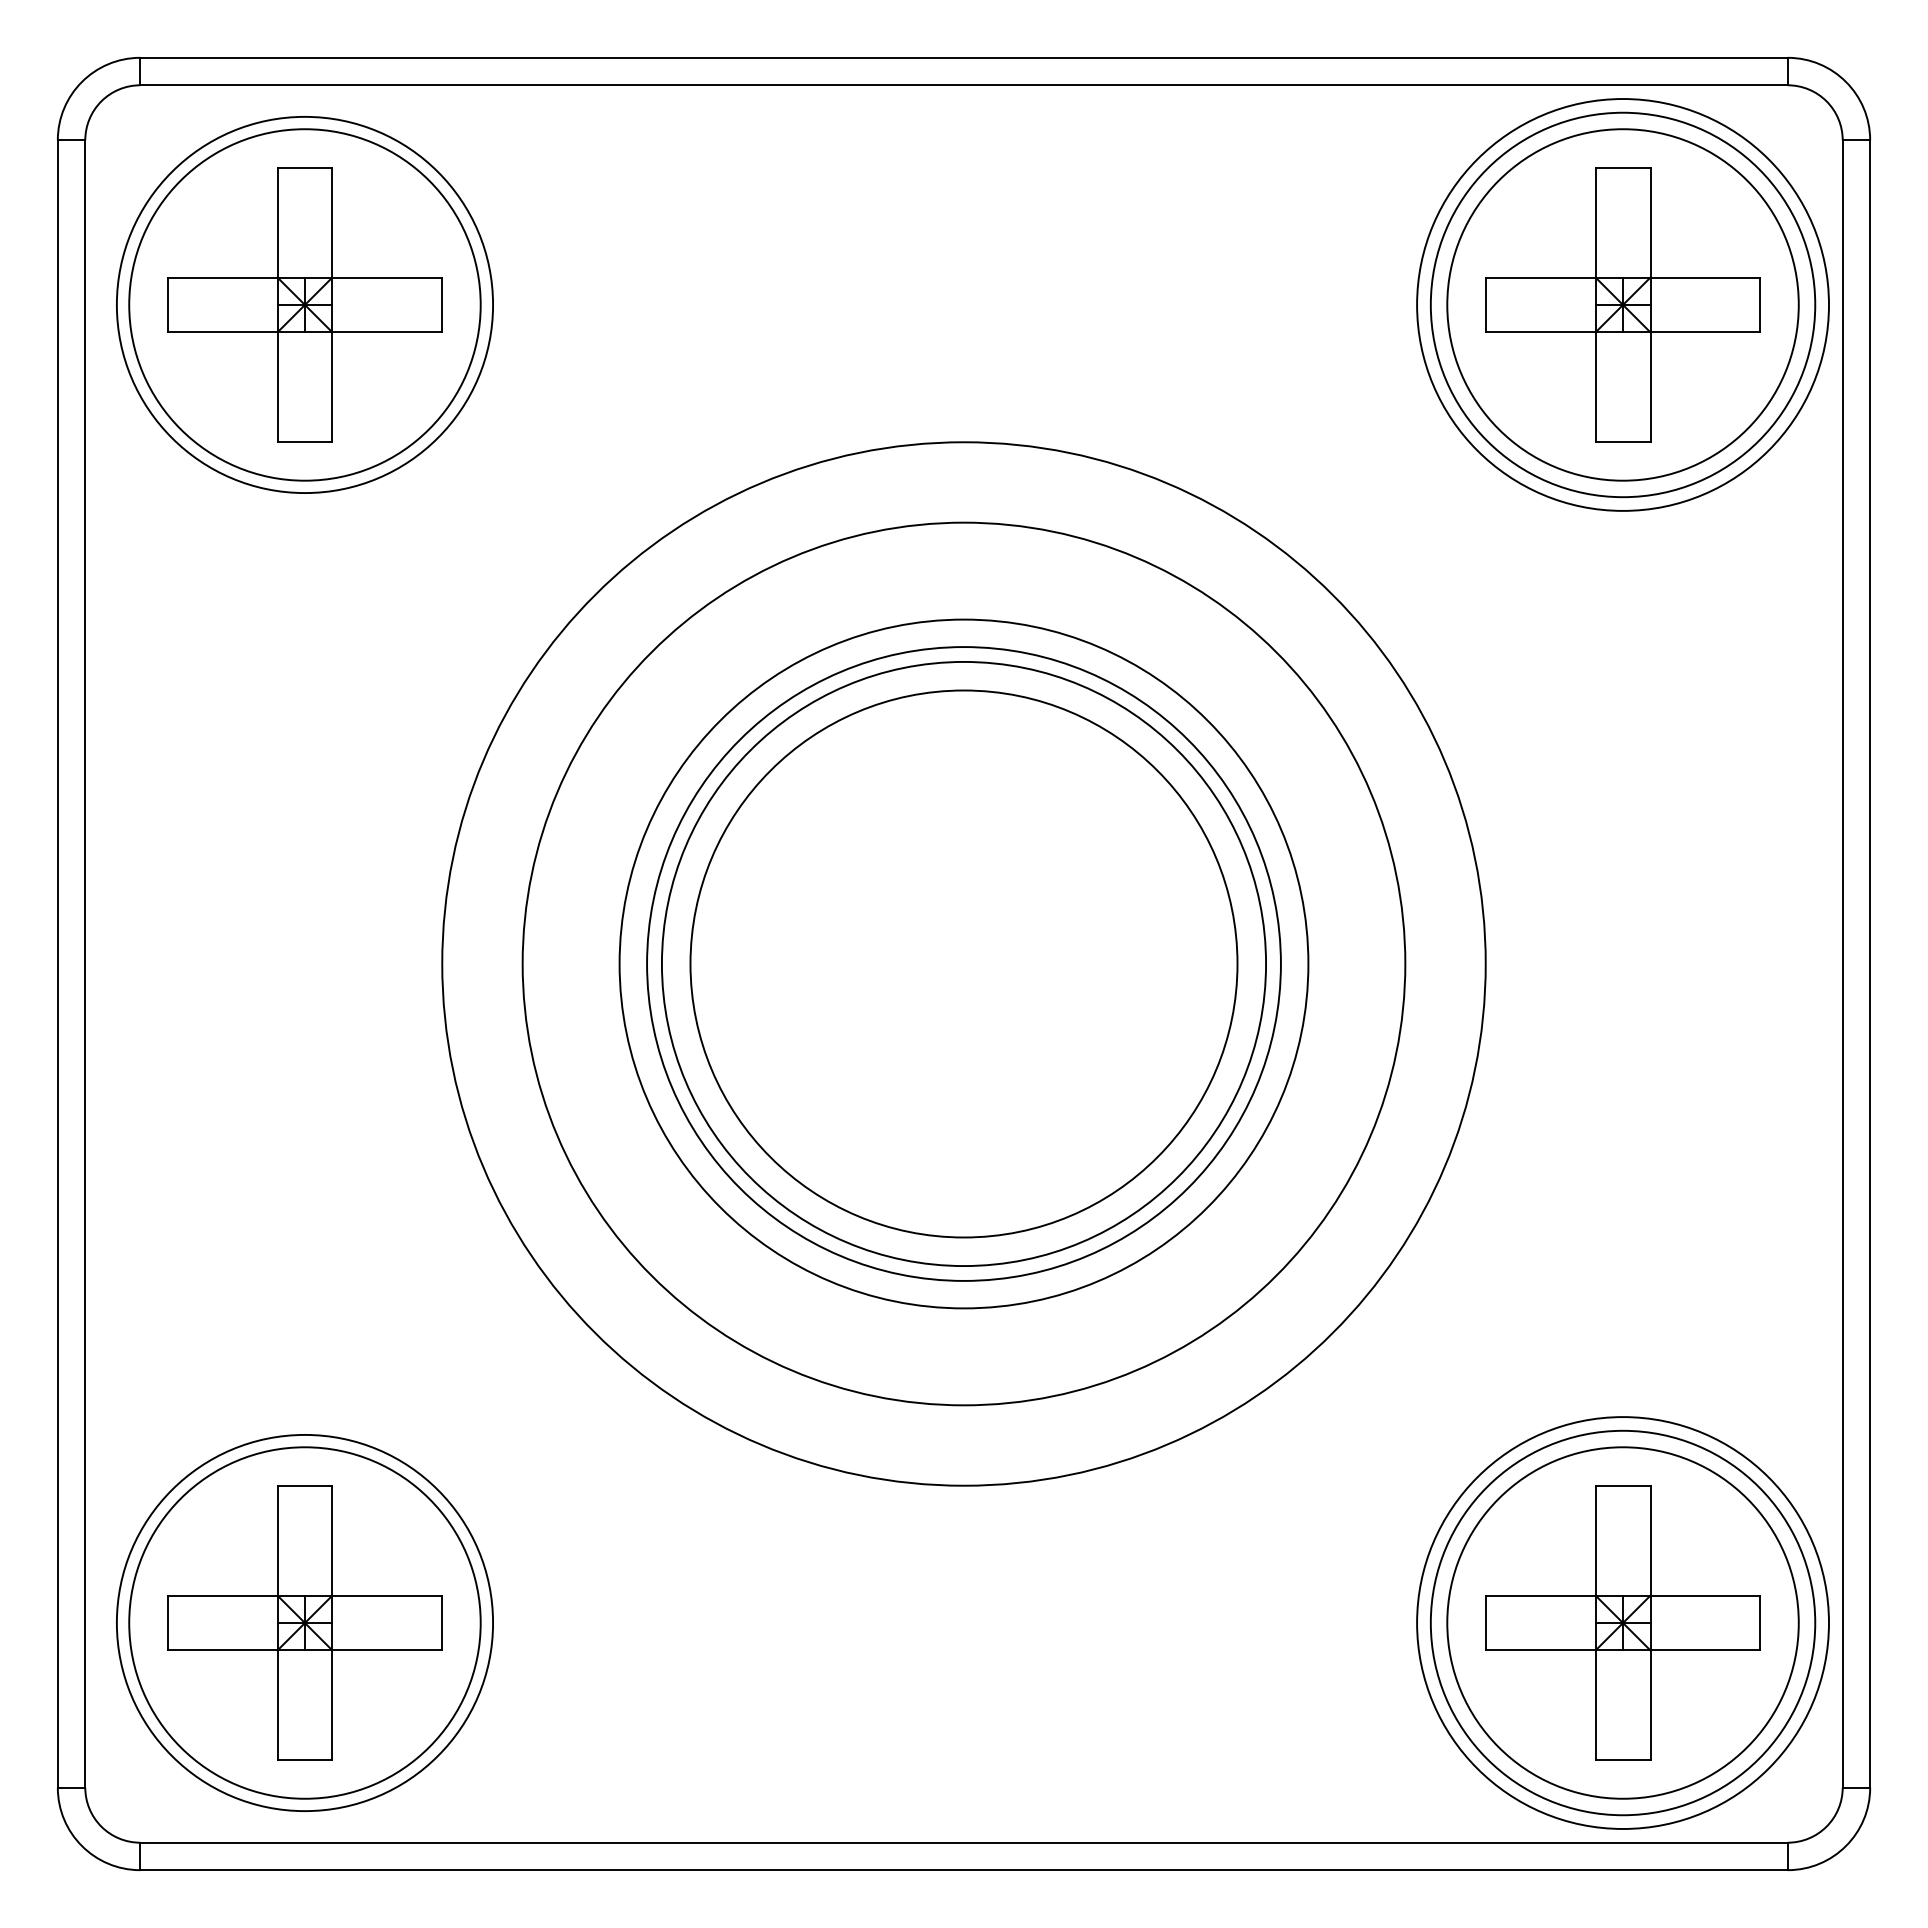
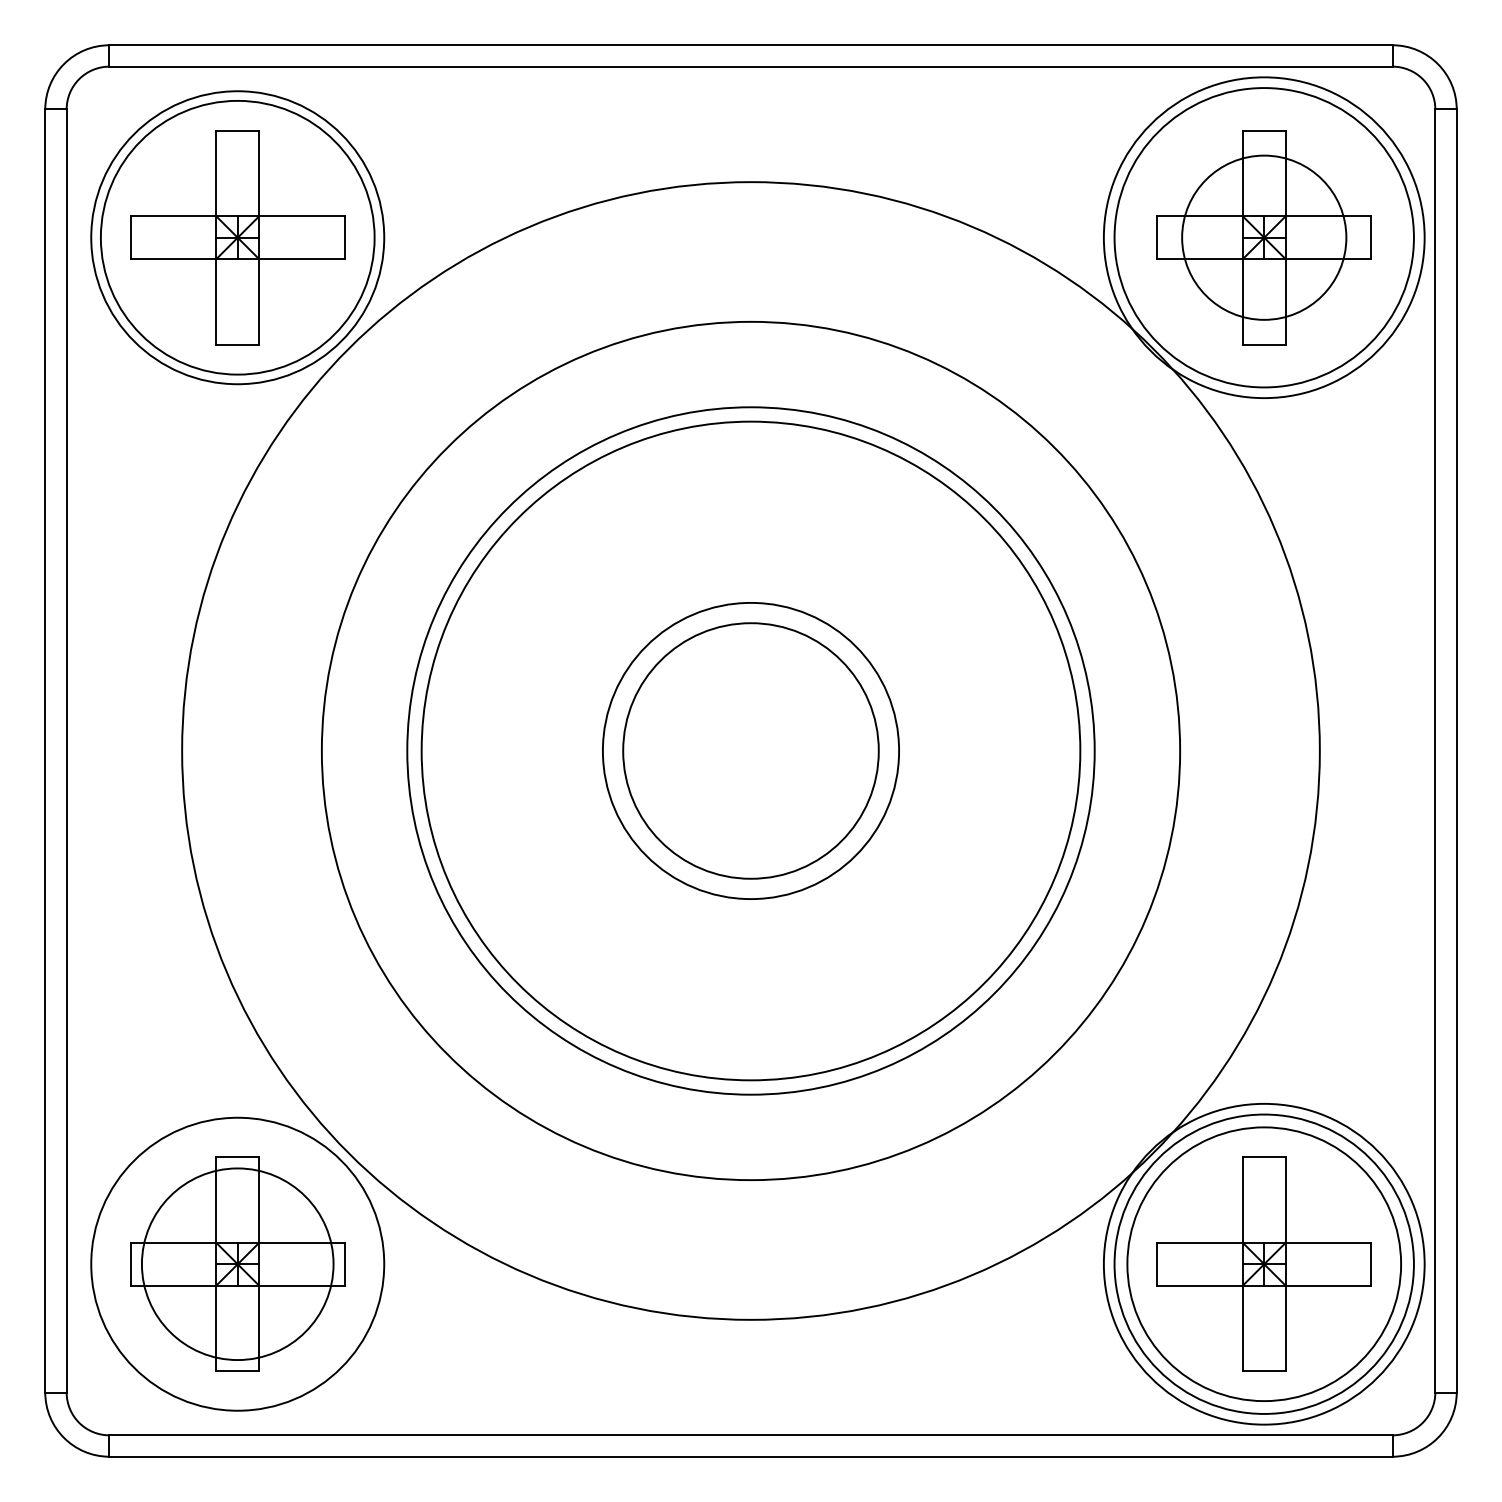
circle: (1622, 304) -> (1263, 237), size x0.6
circle: (963, 963) -> (750, 750), size x0.6
circle: (963, 963) -> (750, 750), size x0.6
circle: (963, 963) -> (750, 750), size x1.4
circle: (963, 963) -> (750, 750), size x1.4
circle: (963, 963) -> (750, 750), size x1.6
circle: (304, 1622) -> (237, 1263), size x0.7

